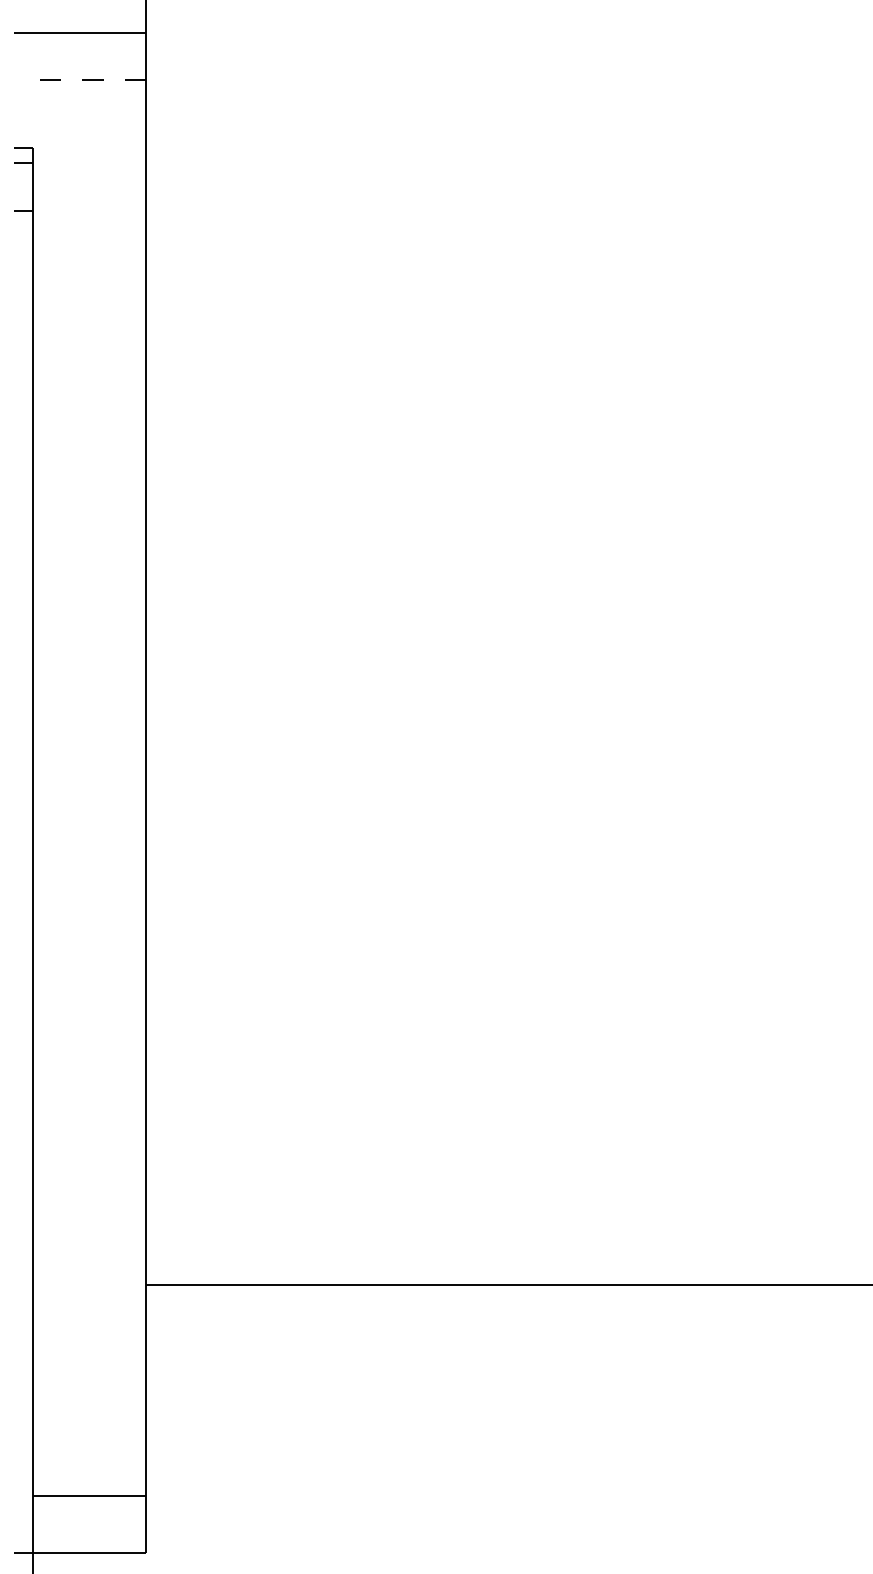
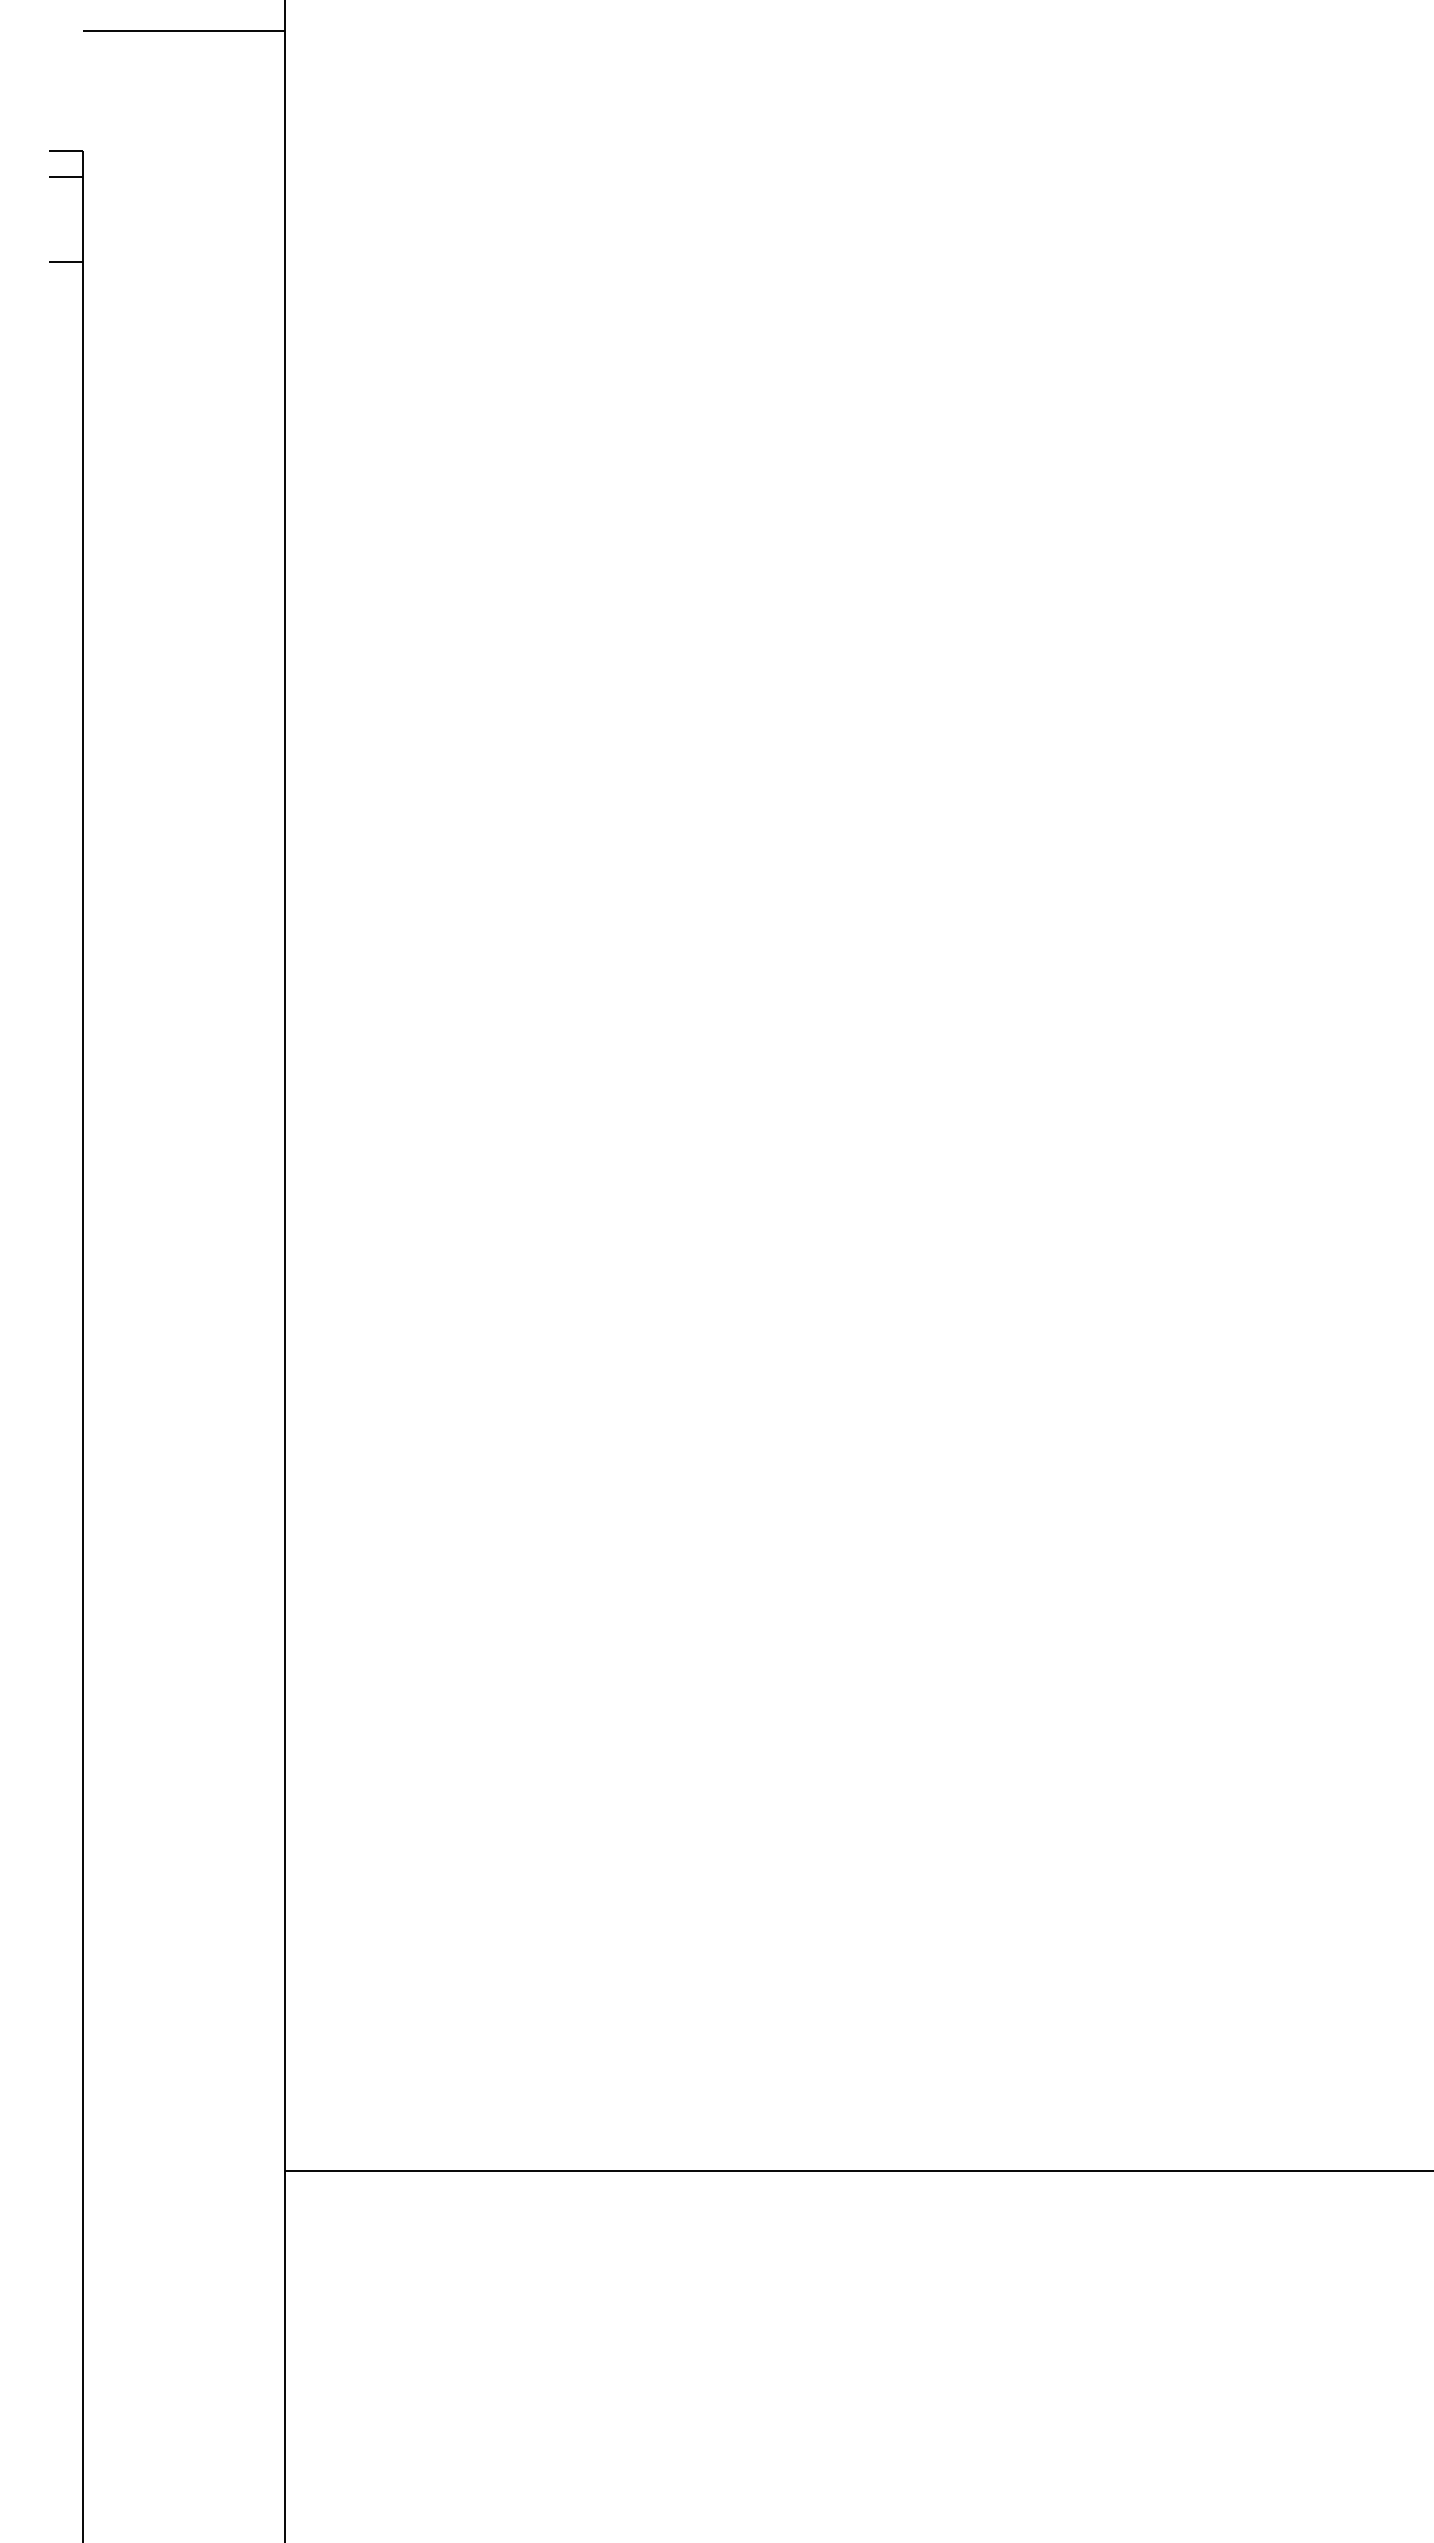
line: (89, 80) -> (183, 31), dashed -> solid

